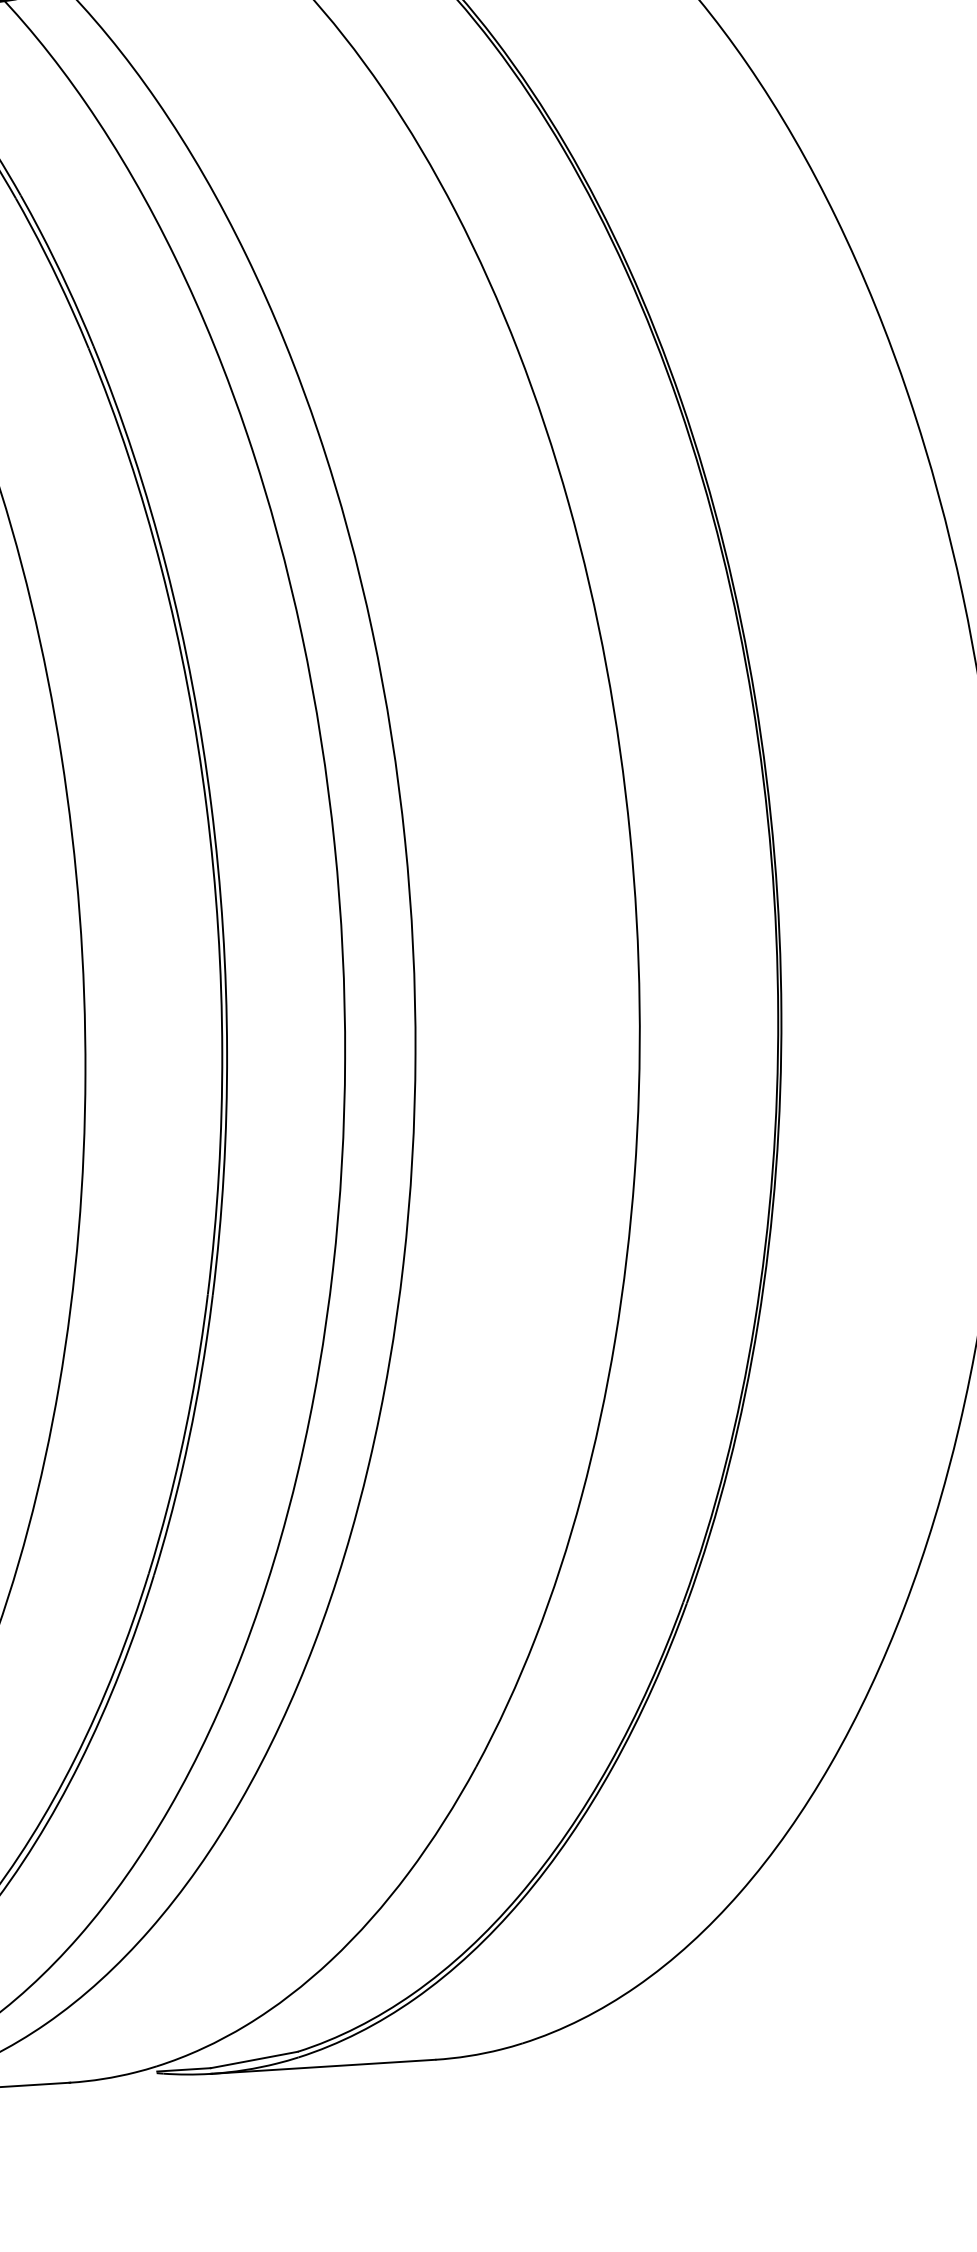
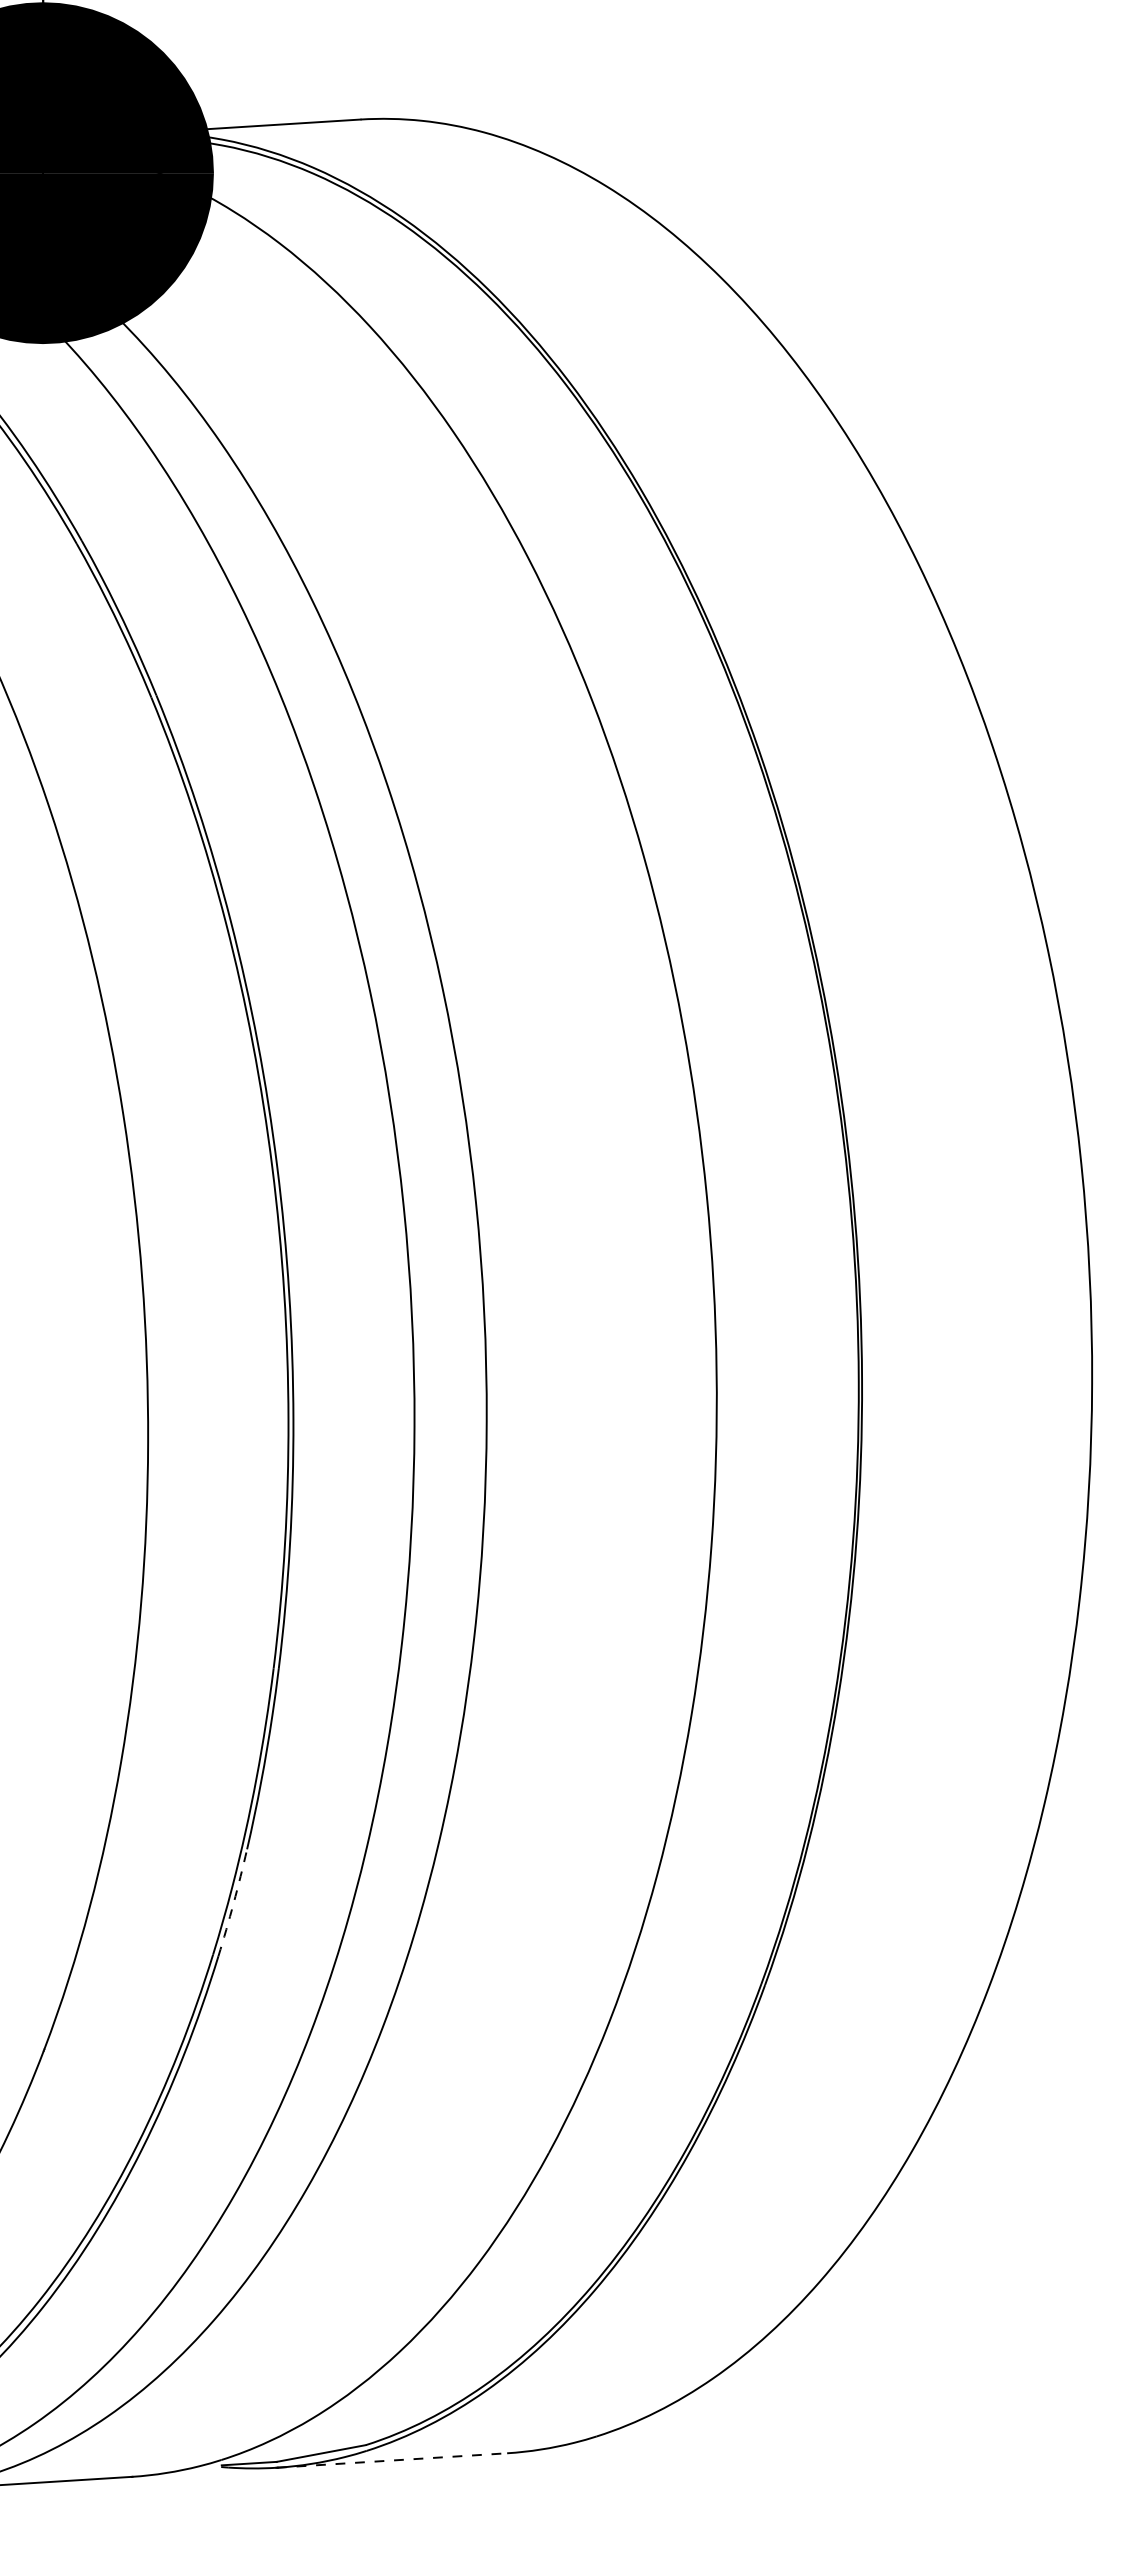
arc: (168, 1523) -> (233, 1903), solid -> dashed
line: (323, 2066) -> (392, 2460), solid -> dashed

